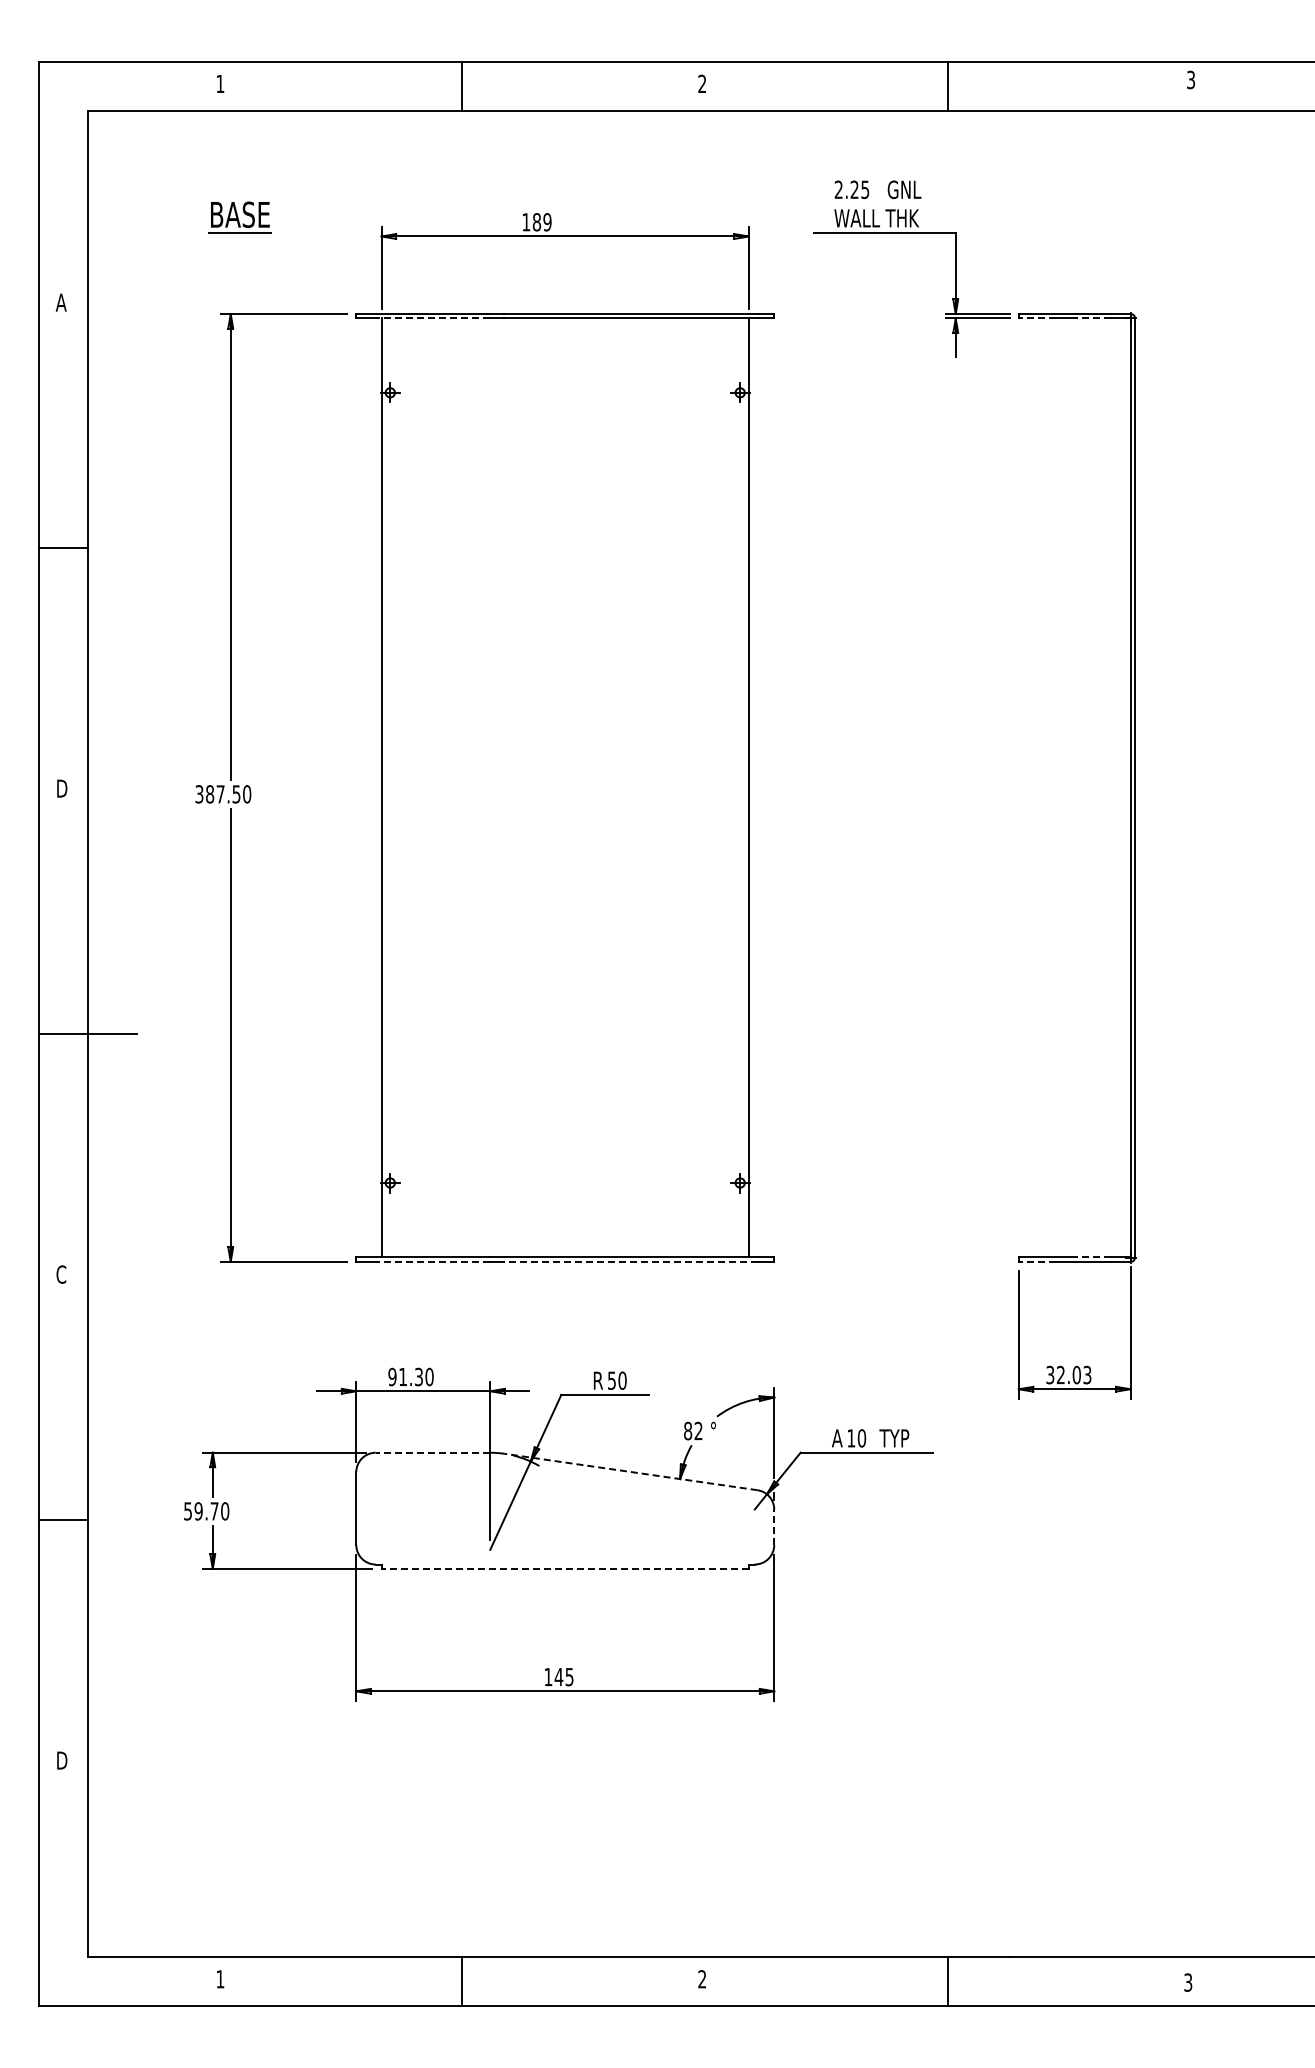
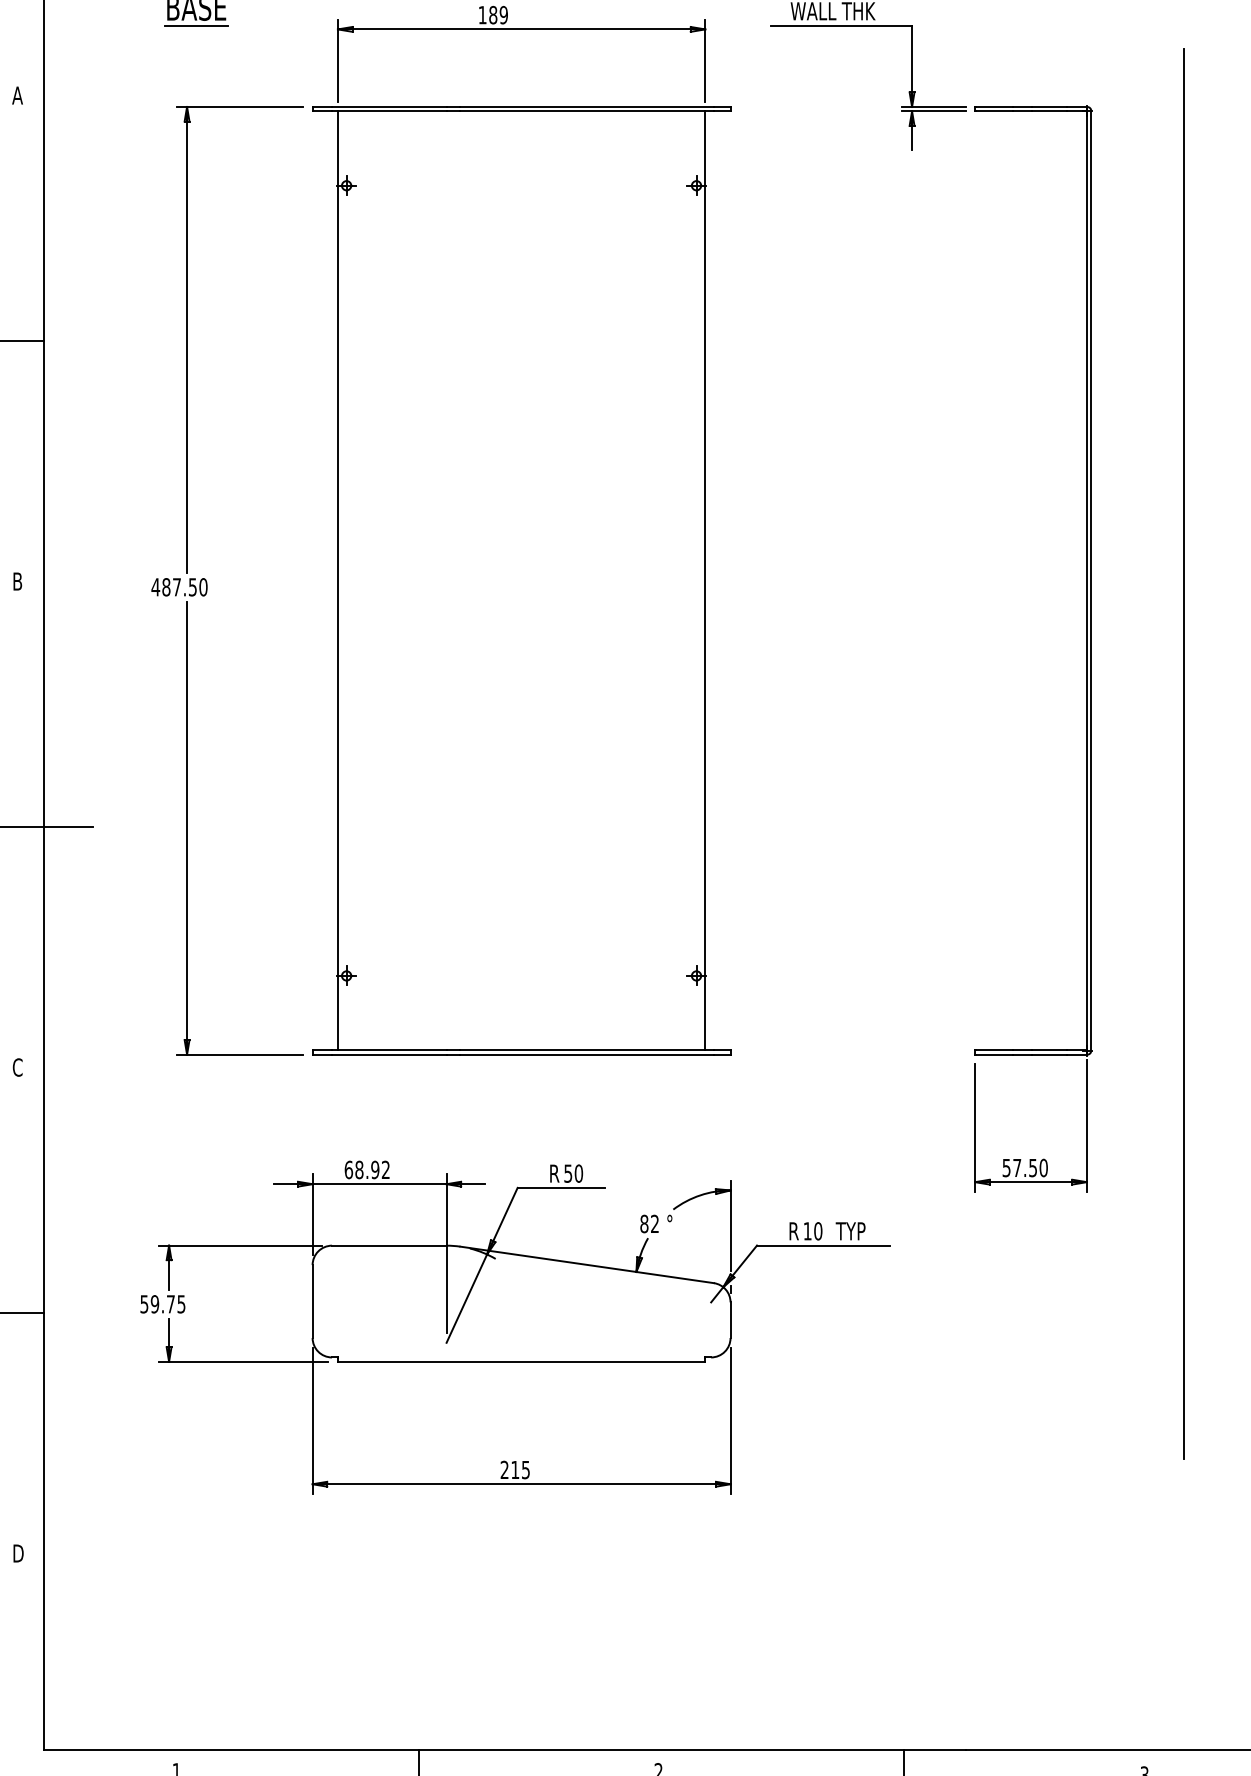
line: (432, 318) -> (388, 111), dashed -> solid
line: (1037, 318) -> (993, 111), dashed -> solid
line: (1093, 318) -> (1049, 111), dashed -> solid
text: (62, 788) -> (18, 581), D -> B
text: (199, 794) -> (155, 587), 387.50 -> 487.50
line: (1227, 960) -> (1183, 753), added
line: (1093, 1257) -> (1049, 1050), dashed -> solid
line: (432, 1261) -> (388, 1054), dashed -> solid
line: (630, 1261) -> (586, 1054), dashed -> solid
line: (1037, 1261) -> (993, 1054), dashed -> solid
text: (1068, 1374) -> (1024, 1167), 32.03 -> 57.50
text: (410, 1376) -> (366, 1169), 91.30 -> 68.92
text: (837, 1438) -> (793, 1231), A -> R
line: (432, 1452) -> (388, 1245), dashed -> solid
line: (630, 1471) -> (586, 1264), dashed -> solid
text: (225, 1511) -> (181, 1304), 59.70 -> 59.75
line: (774, 1527) -> (730, 1320), dashed -> solid
line: (565, 1568) -> (521, 1361), dashed -> solid
text: (553, 1676) -> (509, 1469), 145 -> 215

